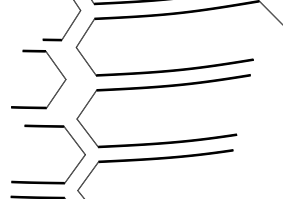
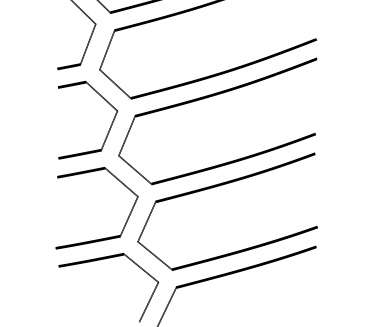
part: (55, 93) -> (108, 130), moved

